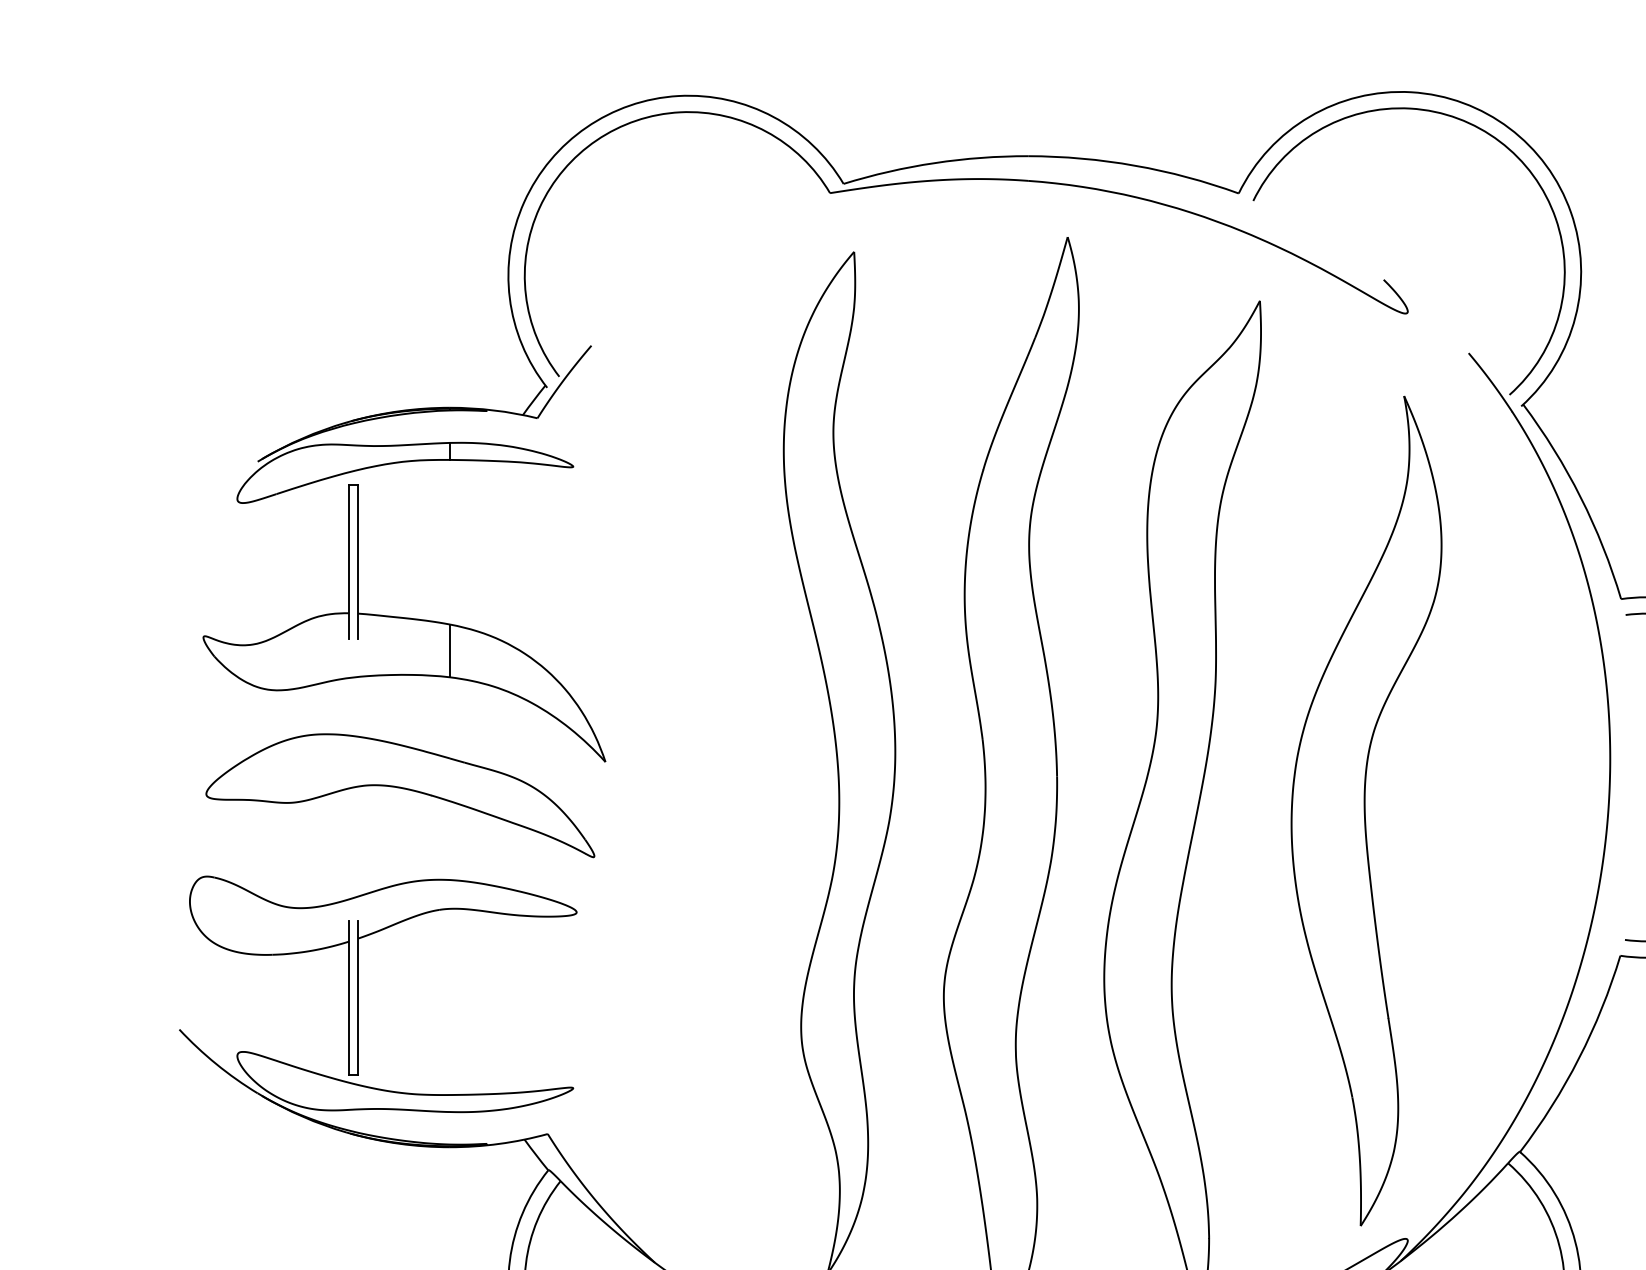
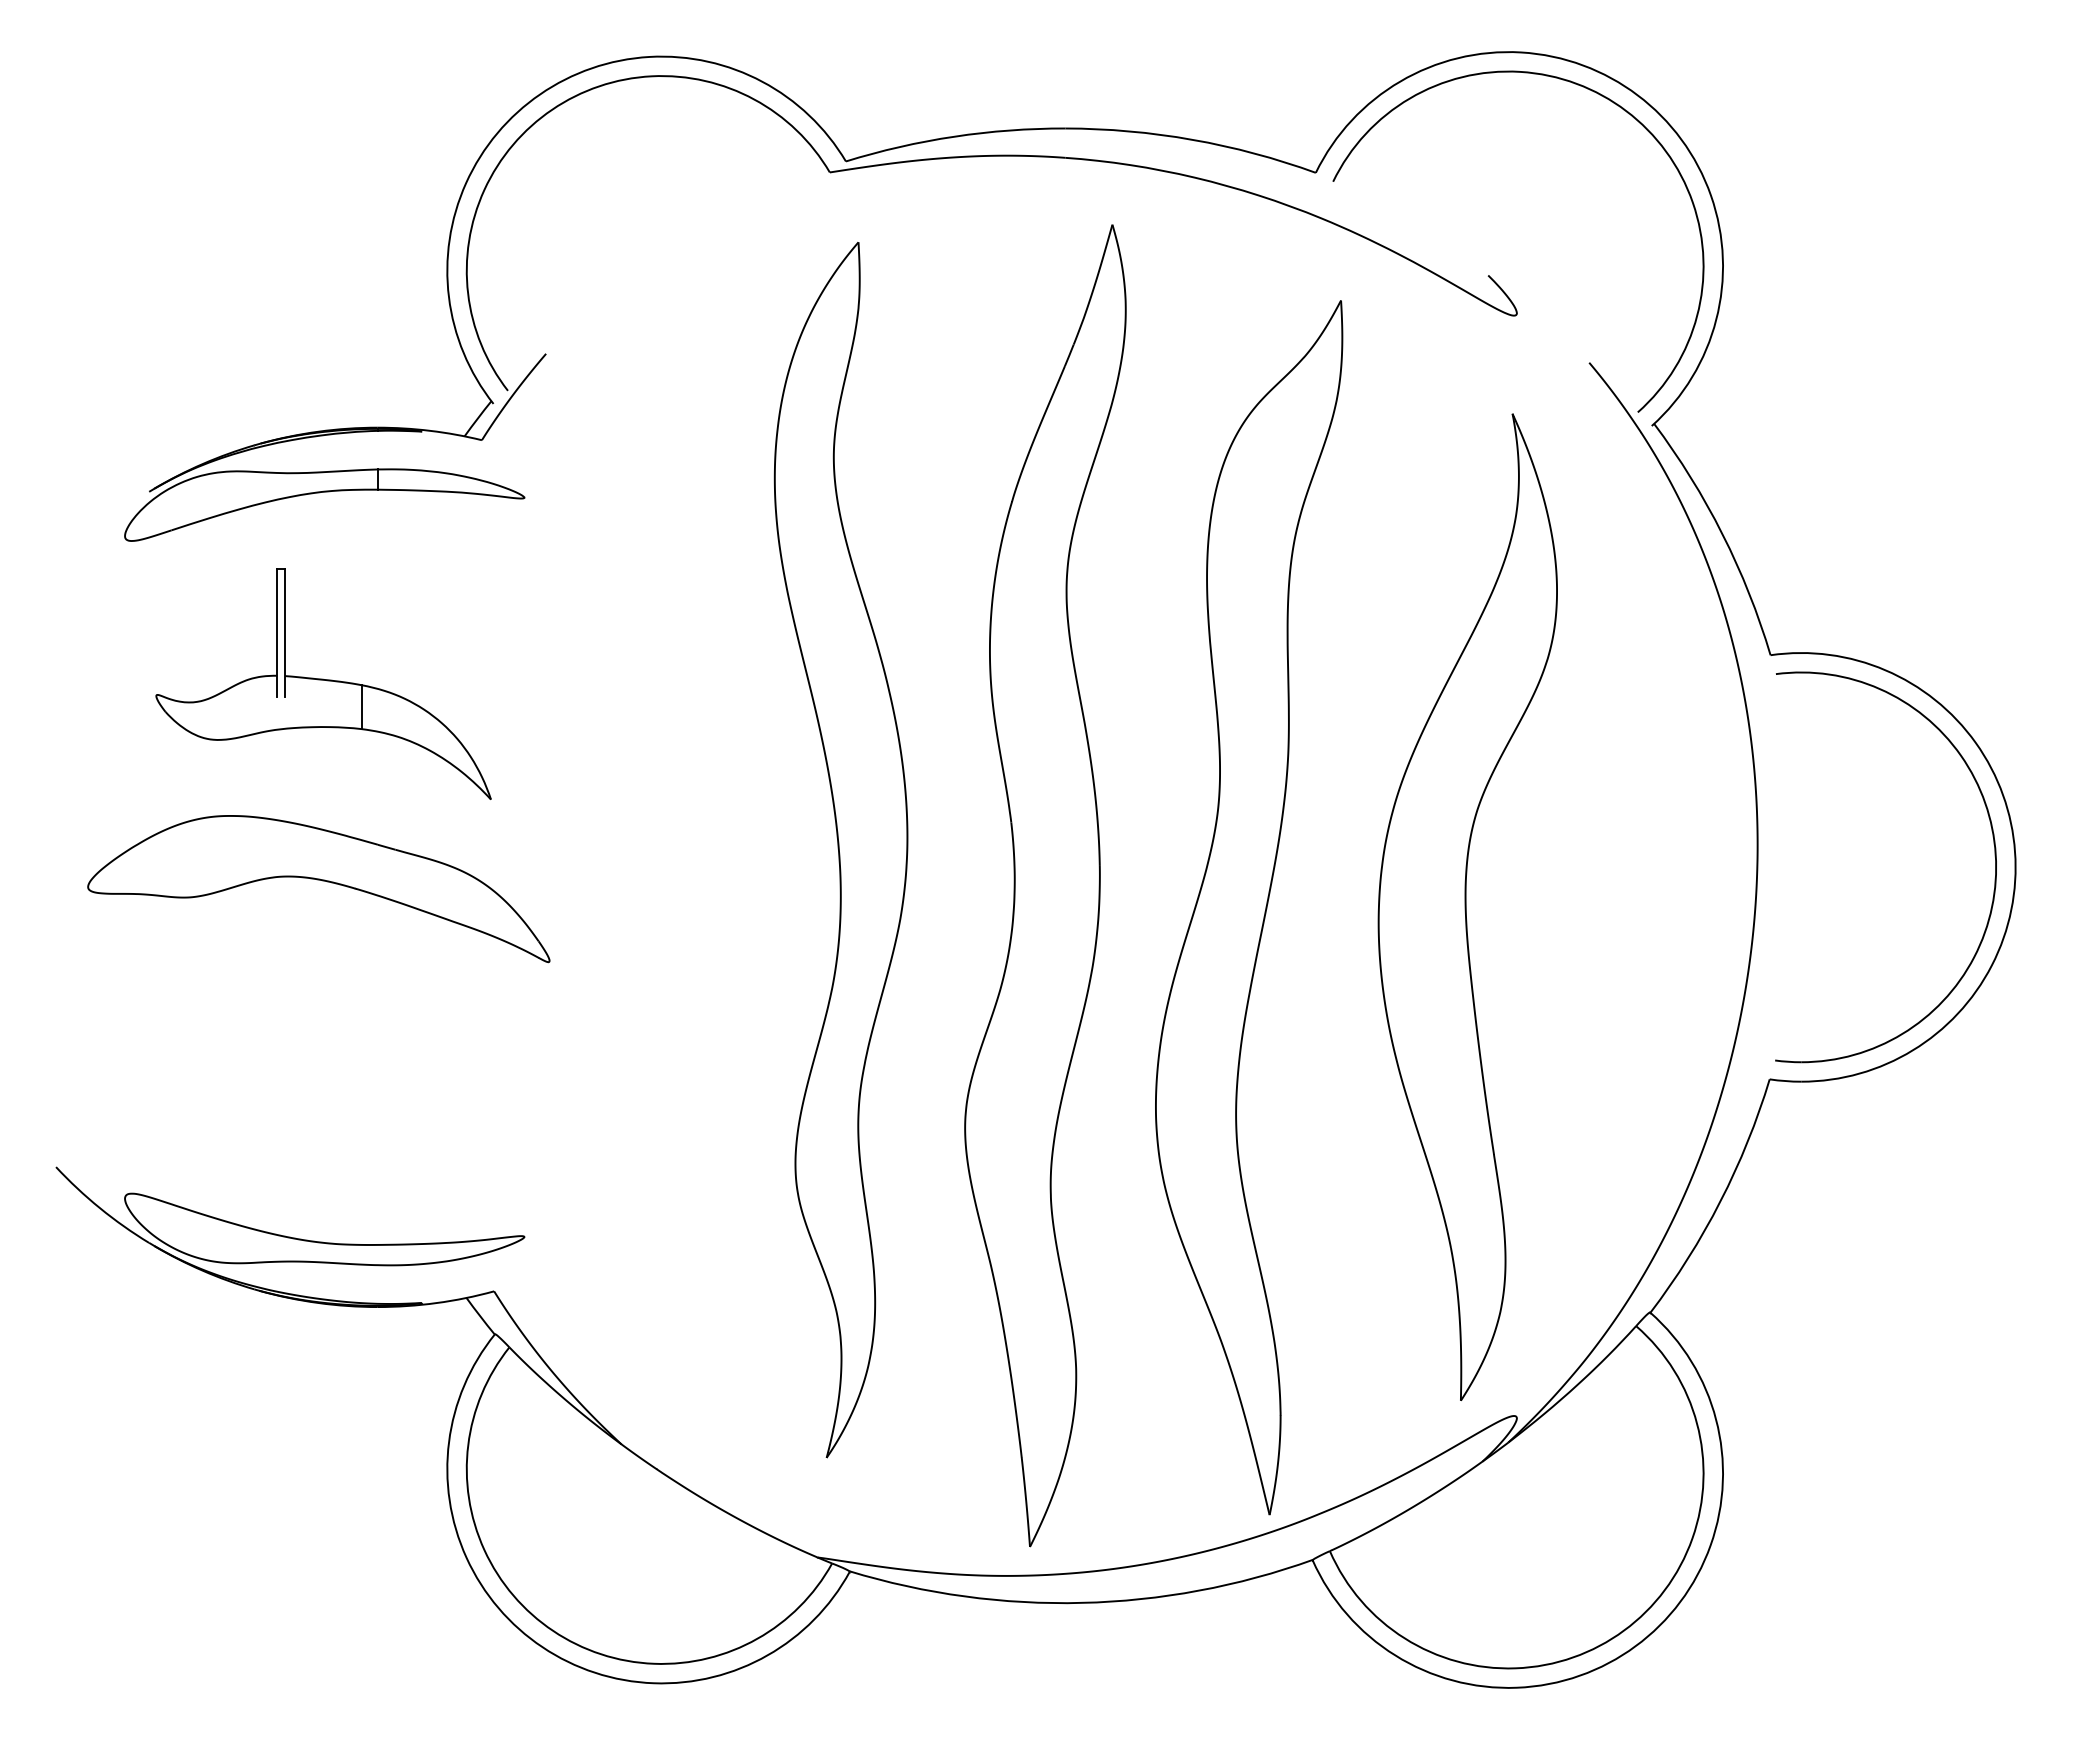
part: (404, 623) -> (323, 684), size x0.7
part: (358, 975) -> (269, 1102), removed

